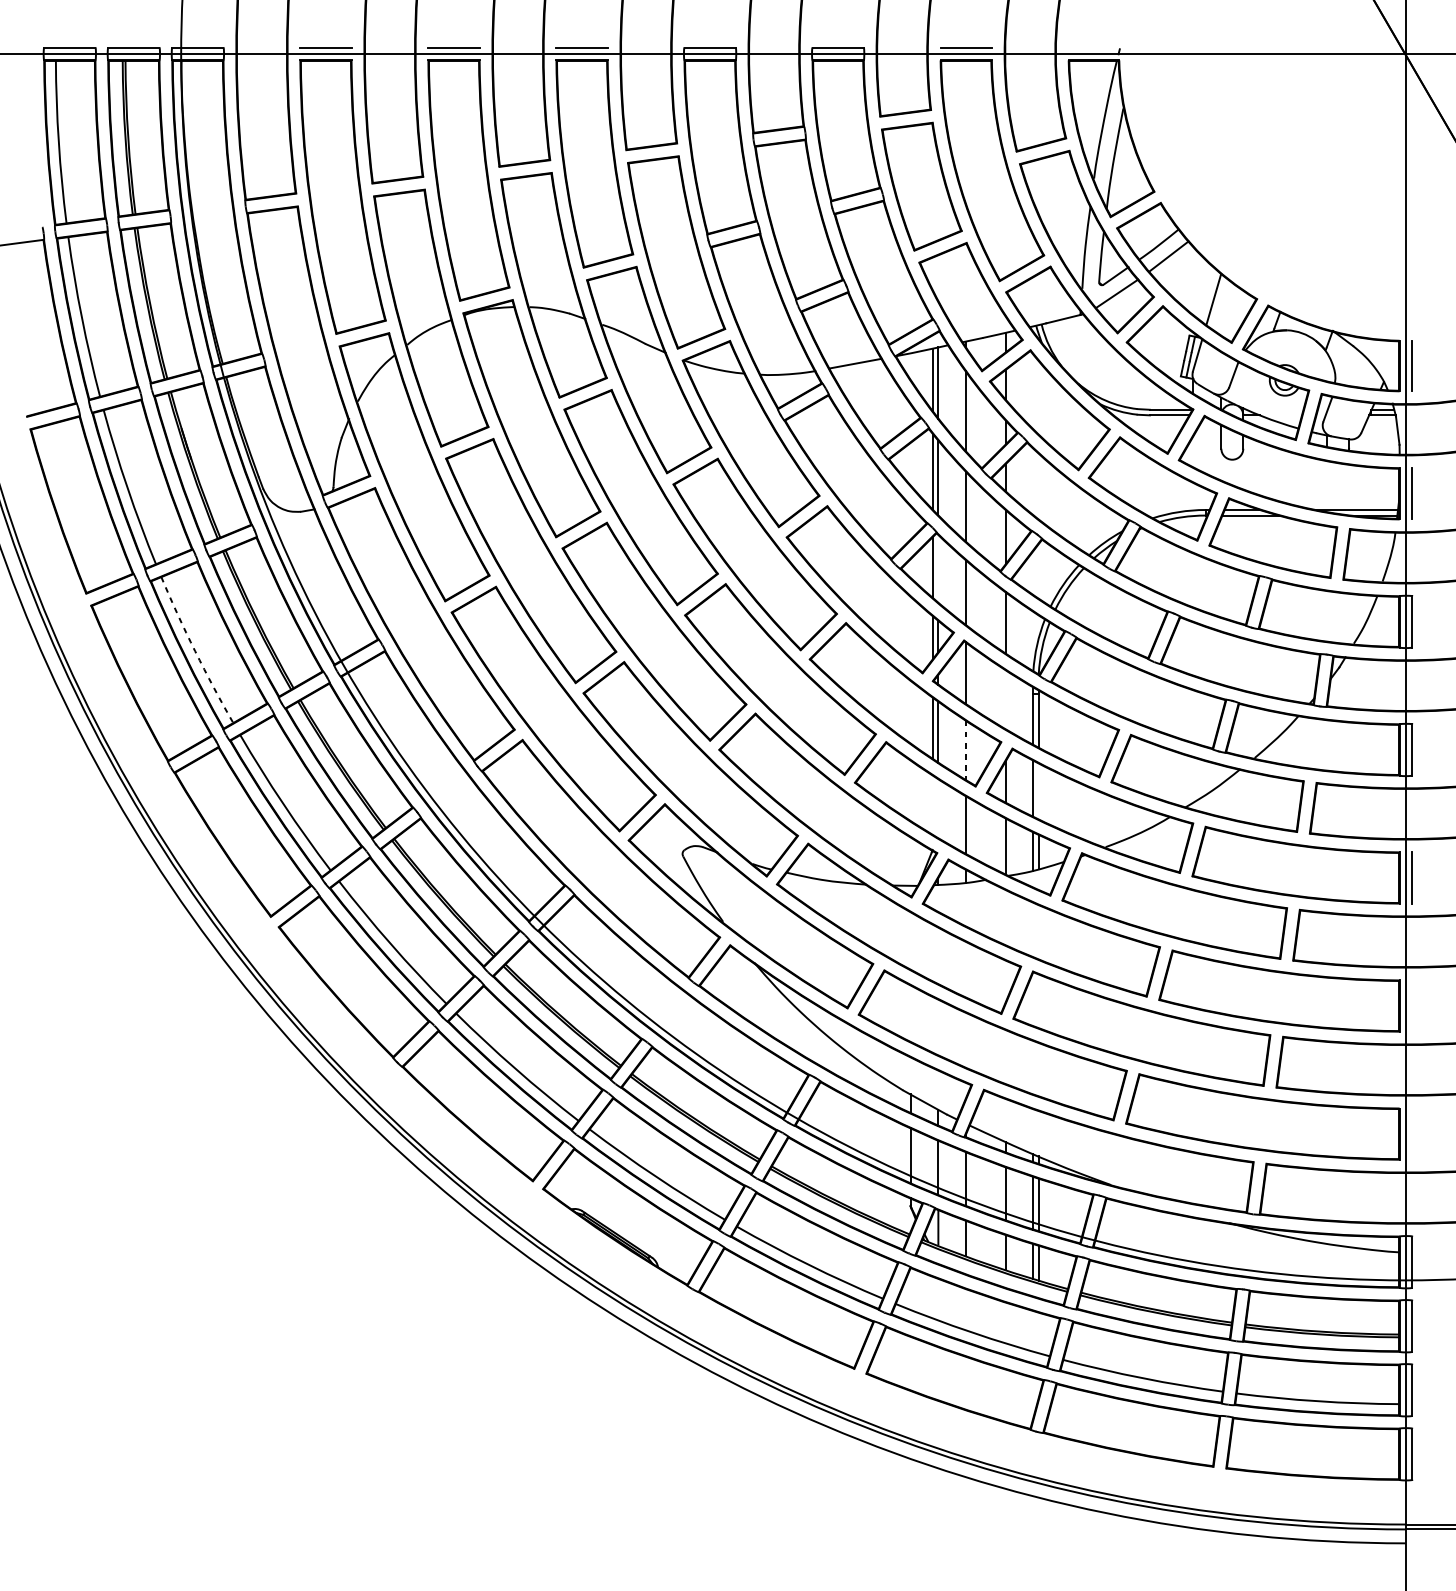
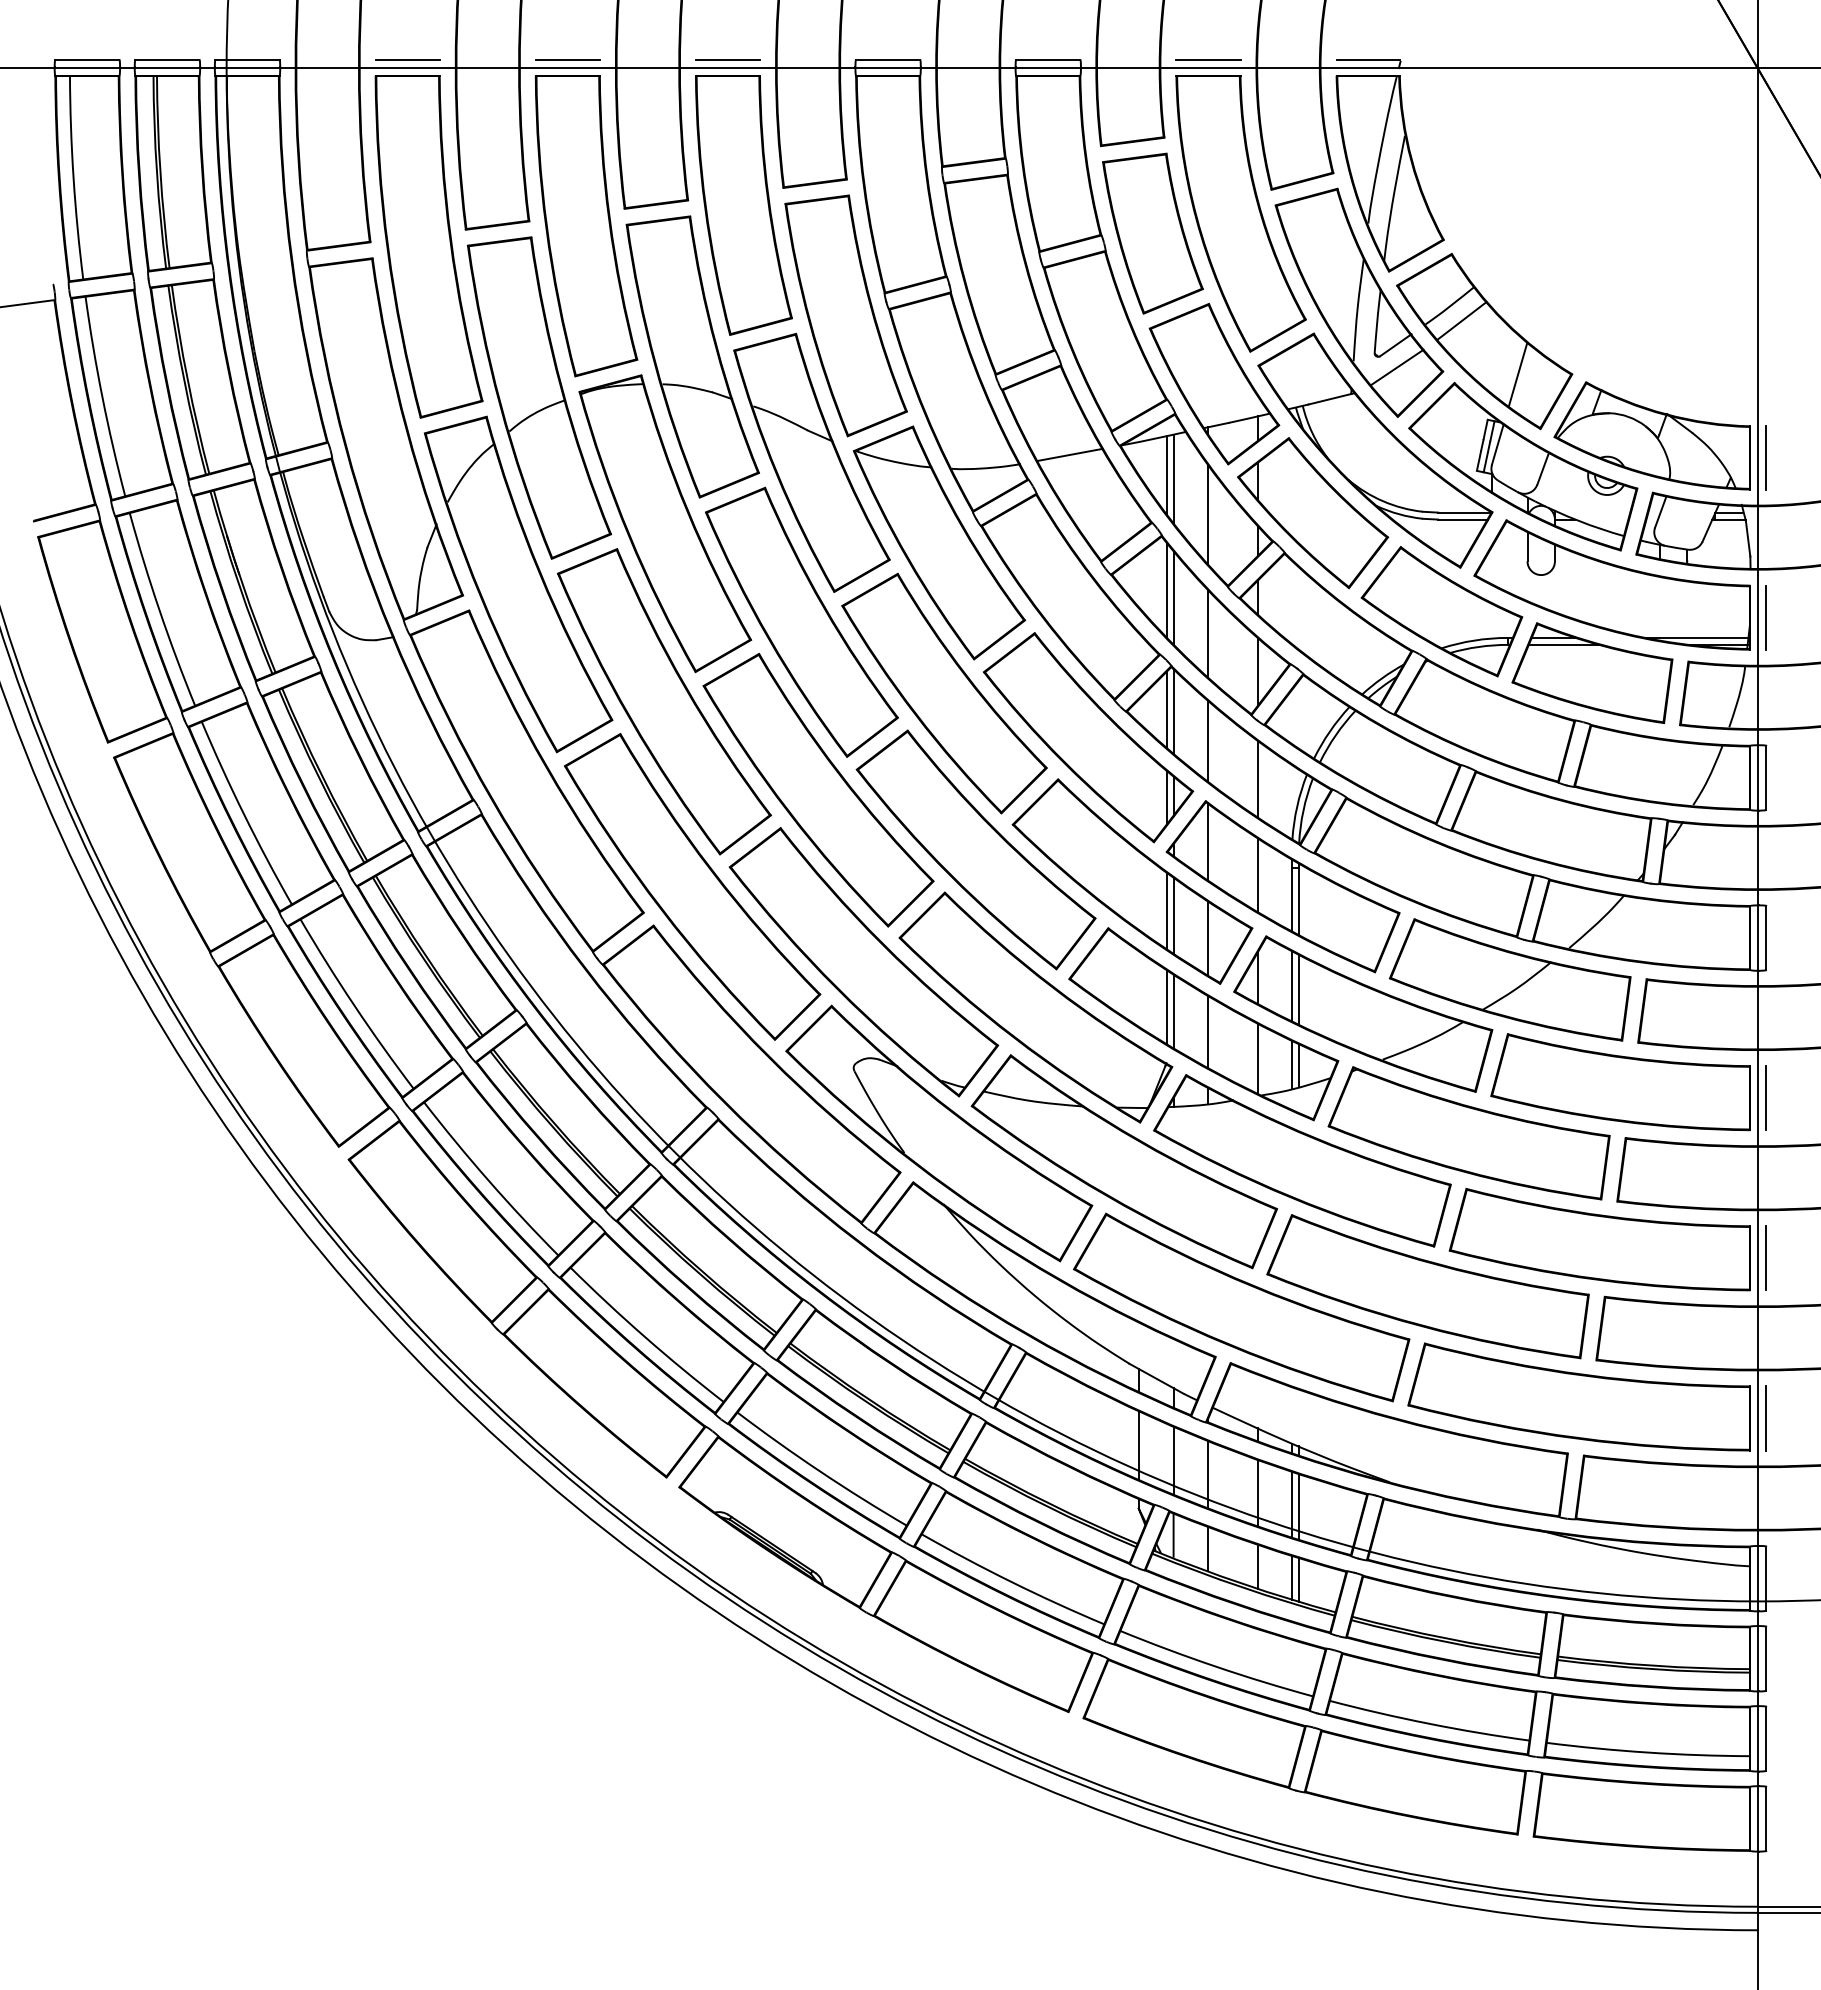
line: (1093, 47) -> (1367, 59), added
line: (938, 568) -> (1173, 711), added
arc: (195, 651) -> (244, 814), dashed -> solid
line: (1005, 699) -> (1257, 875), added
line: (965, 750) -> (1207, 938), dashed -> solid
line: (1038, 791) -> (1298, 989), added
line: (932, 805) -> (1166, 1007), added
line: (938, 808) -> (1173, 1011), added
line: (1412, 1006) -> (1766, 1258), added
line: (1412, 1134) -> (1766, 1418), added

